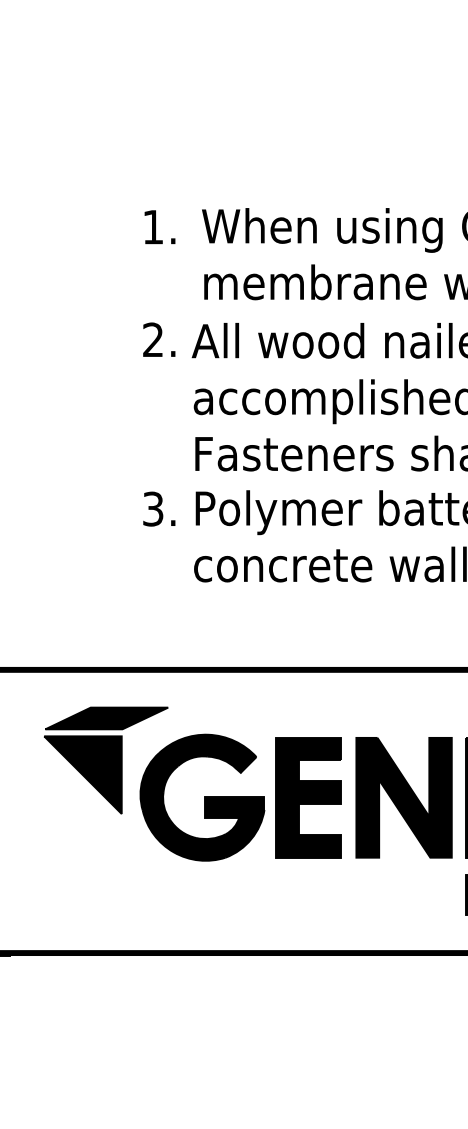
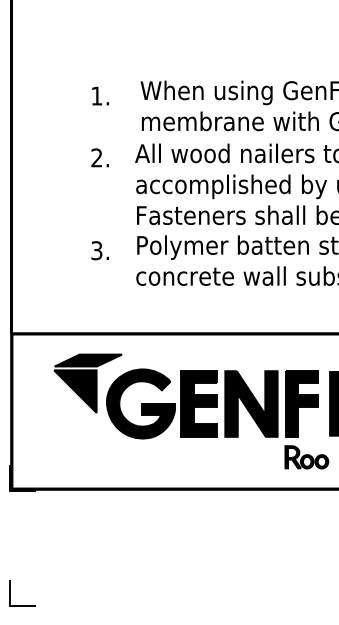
text: (157, 368) -> (99, 173), moved

